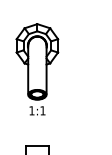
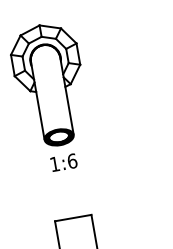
text: (42, 110) -> (71, 160), 1:1 -> 1:6

